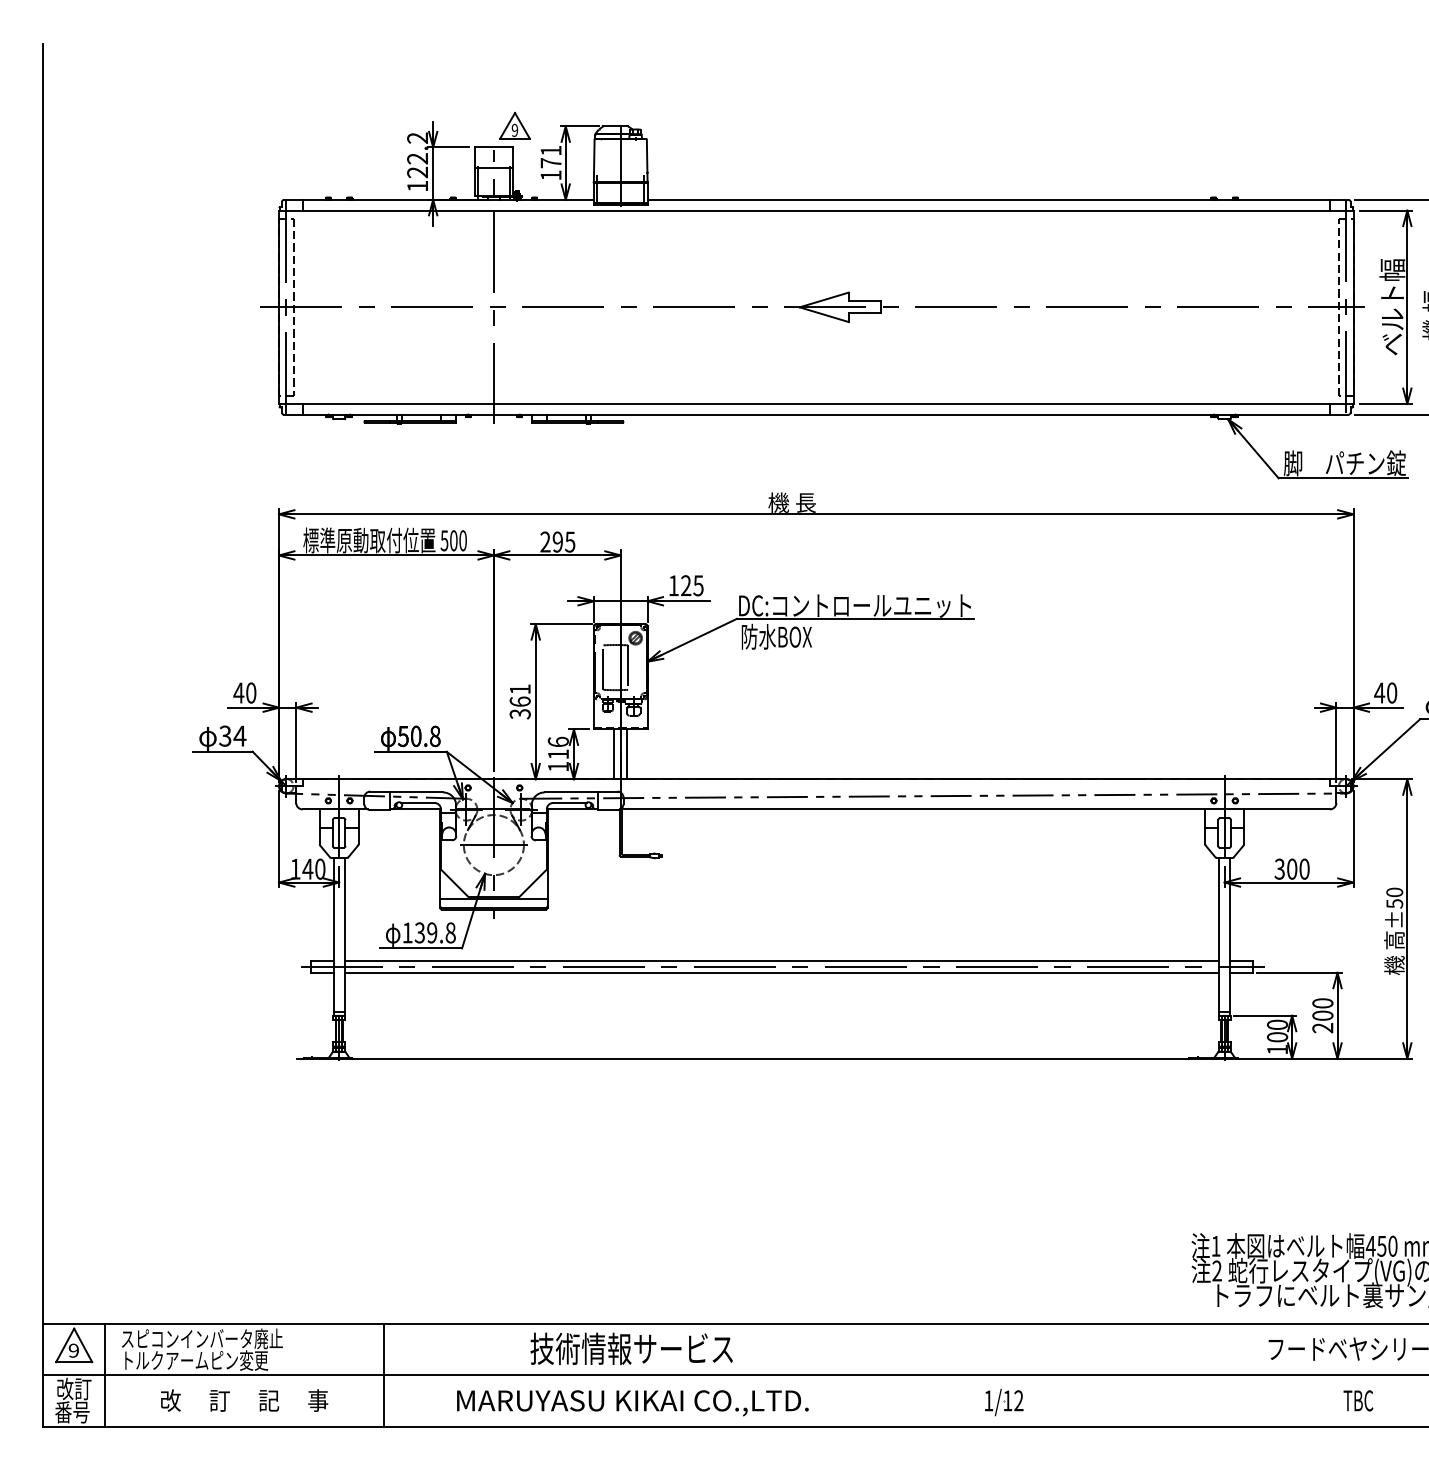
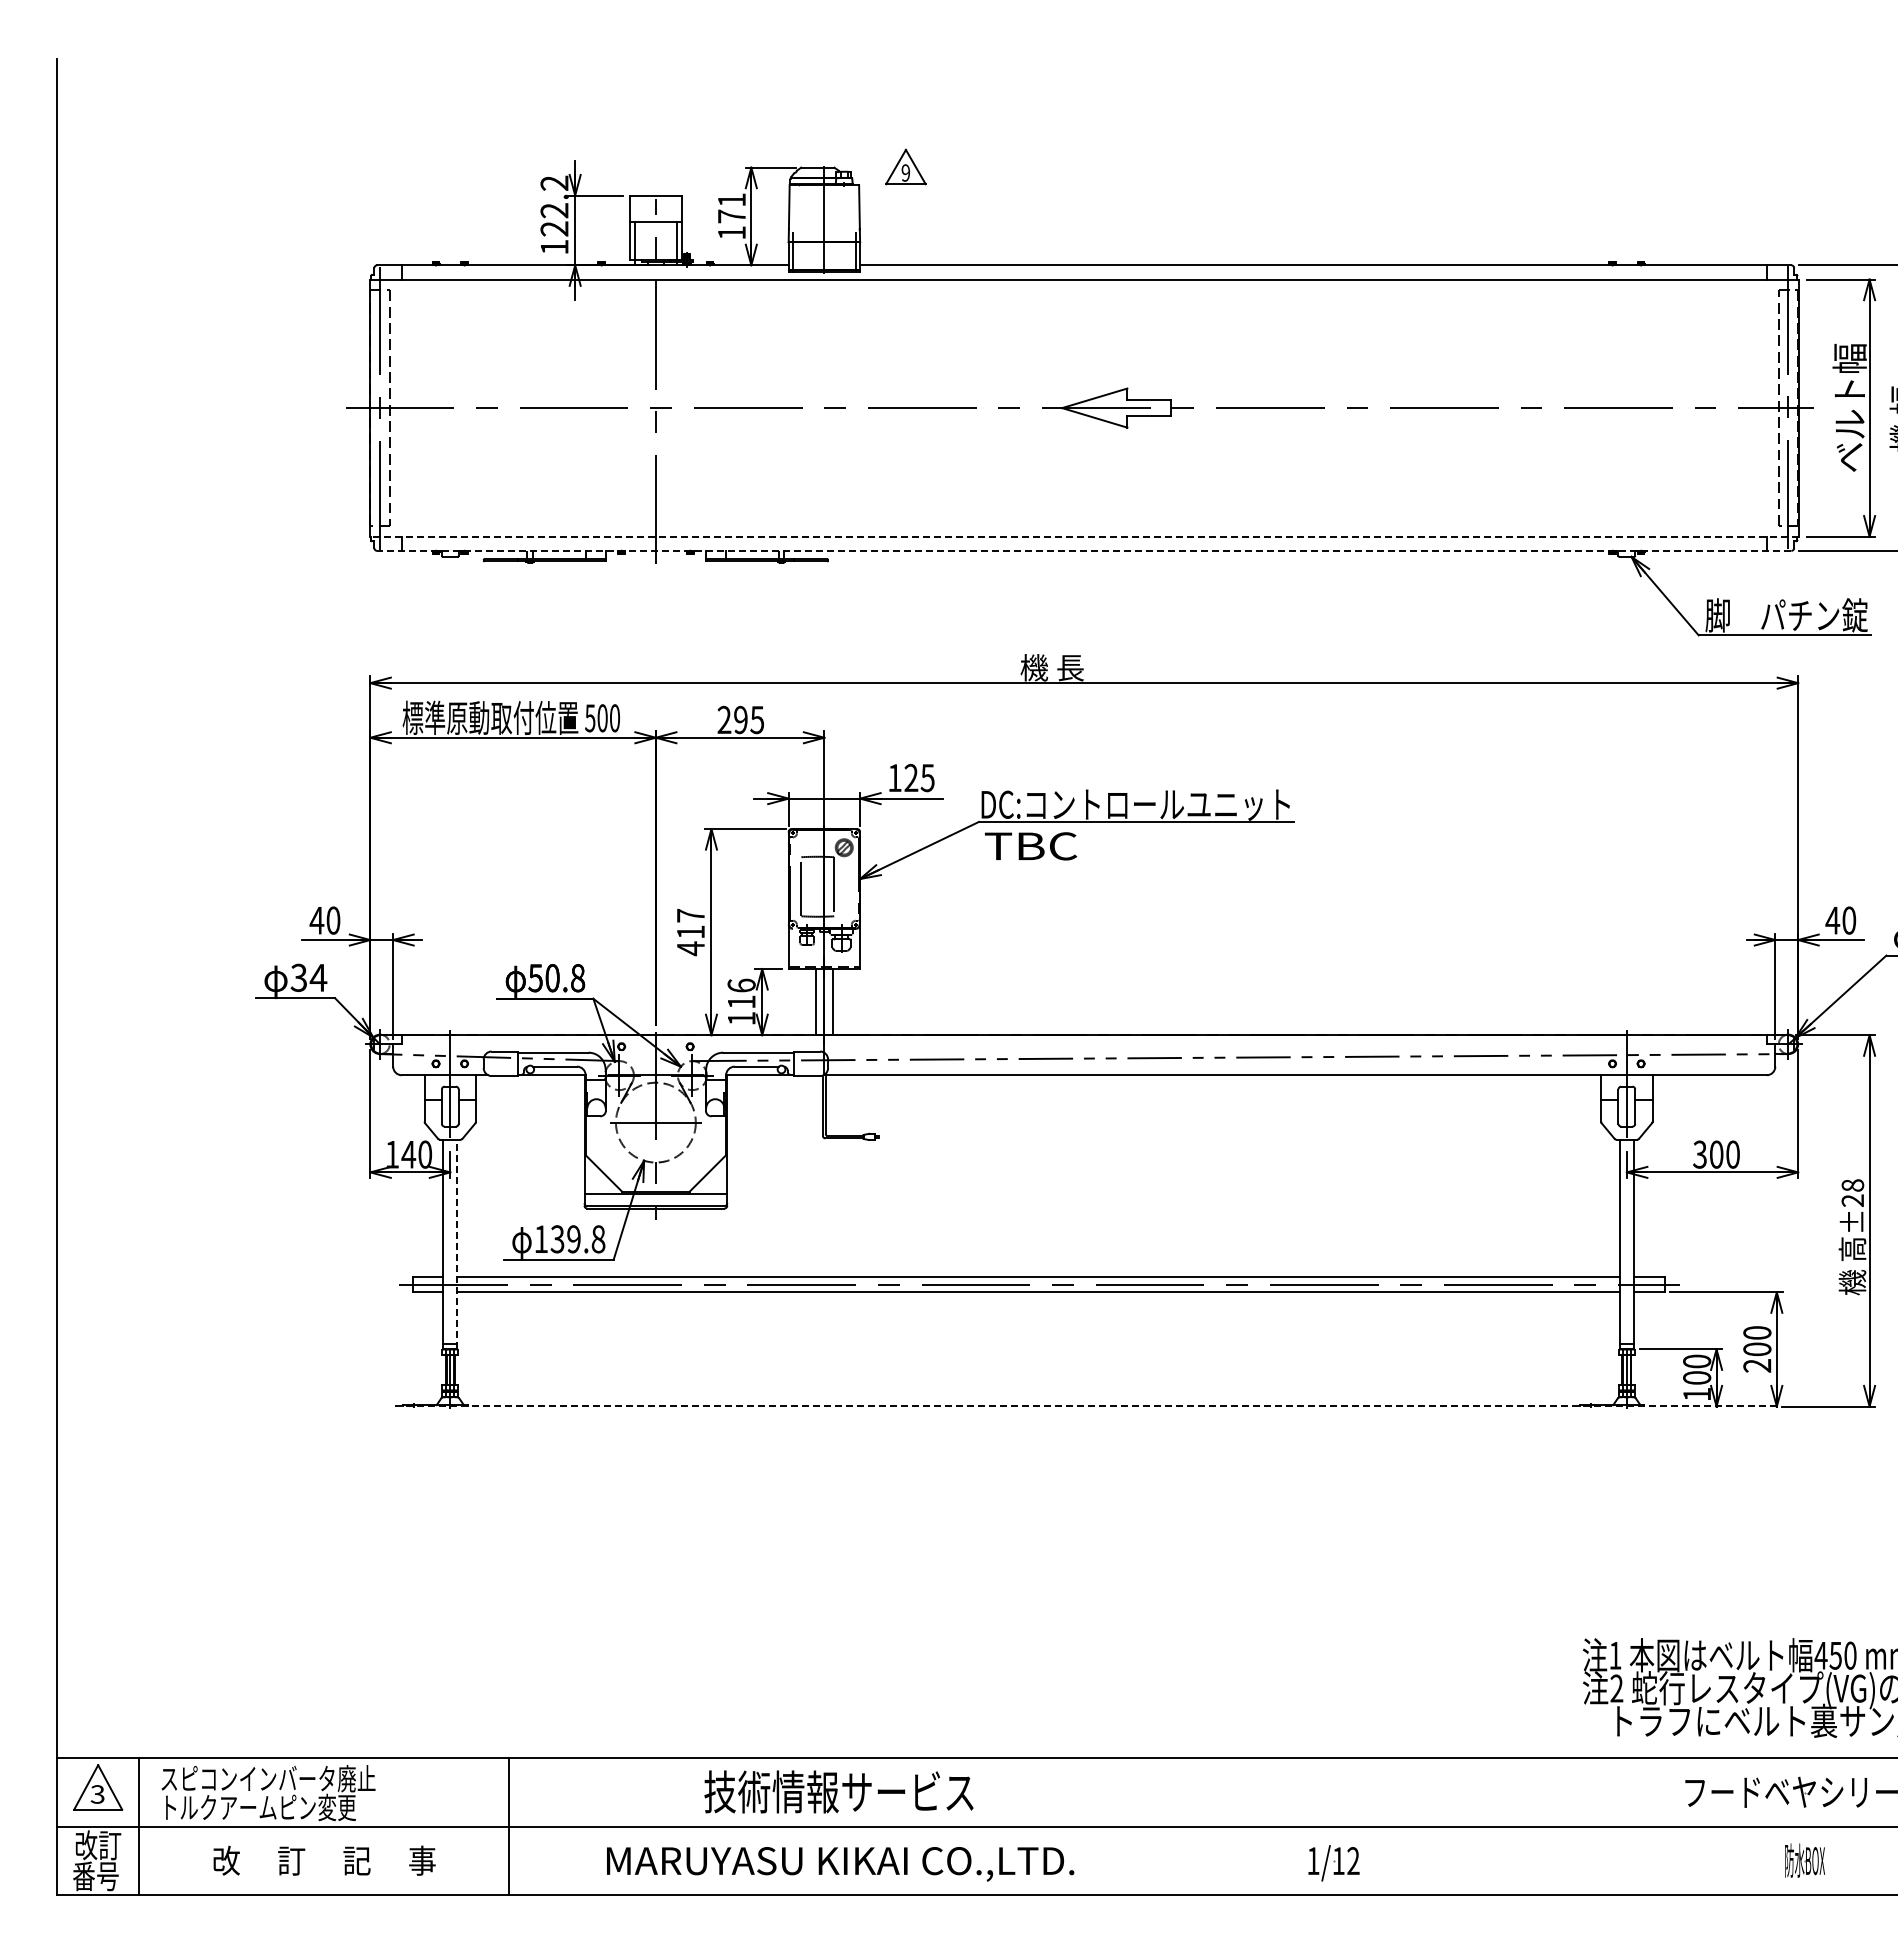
part: (514, 125) -> (905, 166), moved
line: (815, 403) -> (1083, 536), solid -> dashed
line: (815, 414) -> (1083, 550), solid -> dashed
text: (776, 636) -> (1031, 845), 防水BOX -> TBC
text: (519, 702) -> (690, 932), 361 -> 417
text: (1394, 898) -> (1852, 1193), ±50 -> ±28
line: (344, 936) -> (457, 1244), solid -> dashed
line: (818, 1058) -> (1087, 1406), solid -> dashed
text: (73, 1350) -> (97, 1794), 9 -> 3
text: (1358, 1400) -> (1804, 1860), TBC -> 防水BOX

